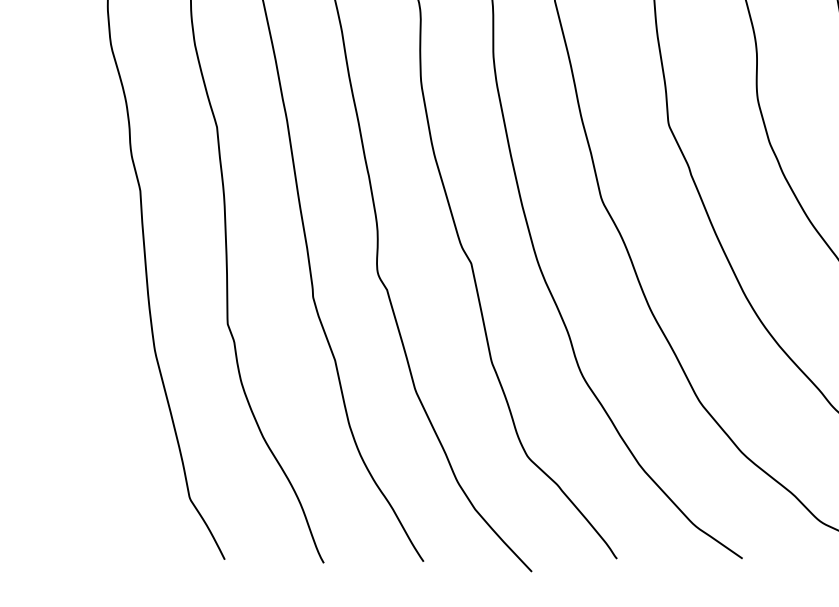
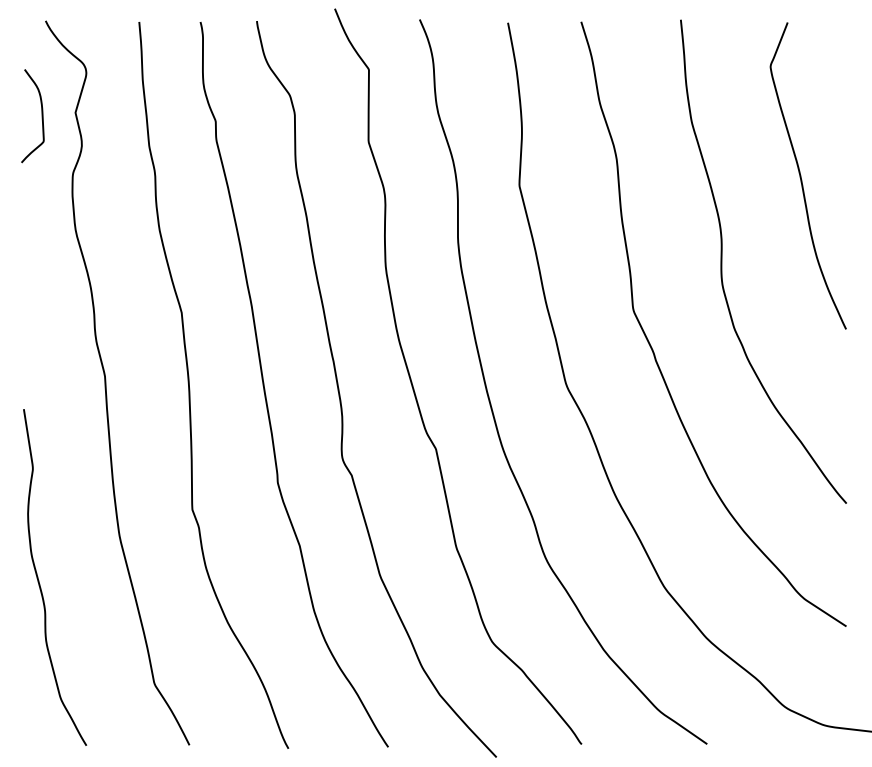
curve: (74, 394) -> (39, 580), added

